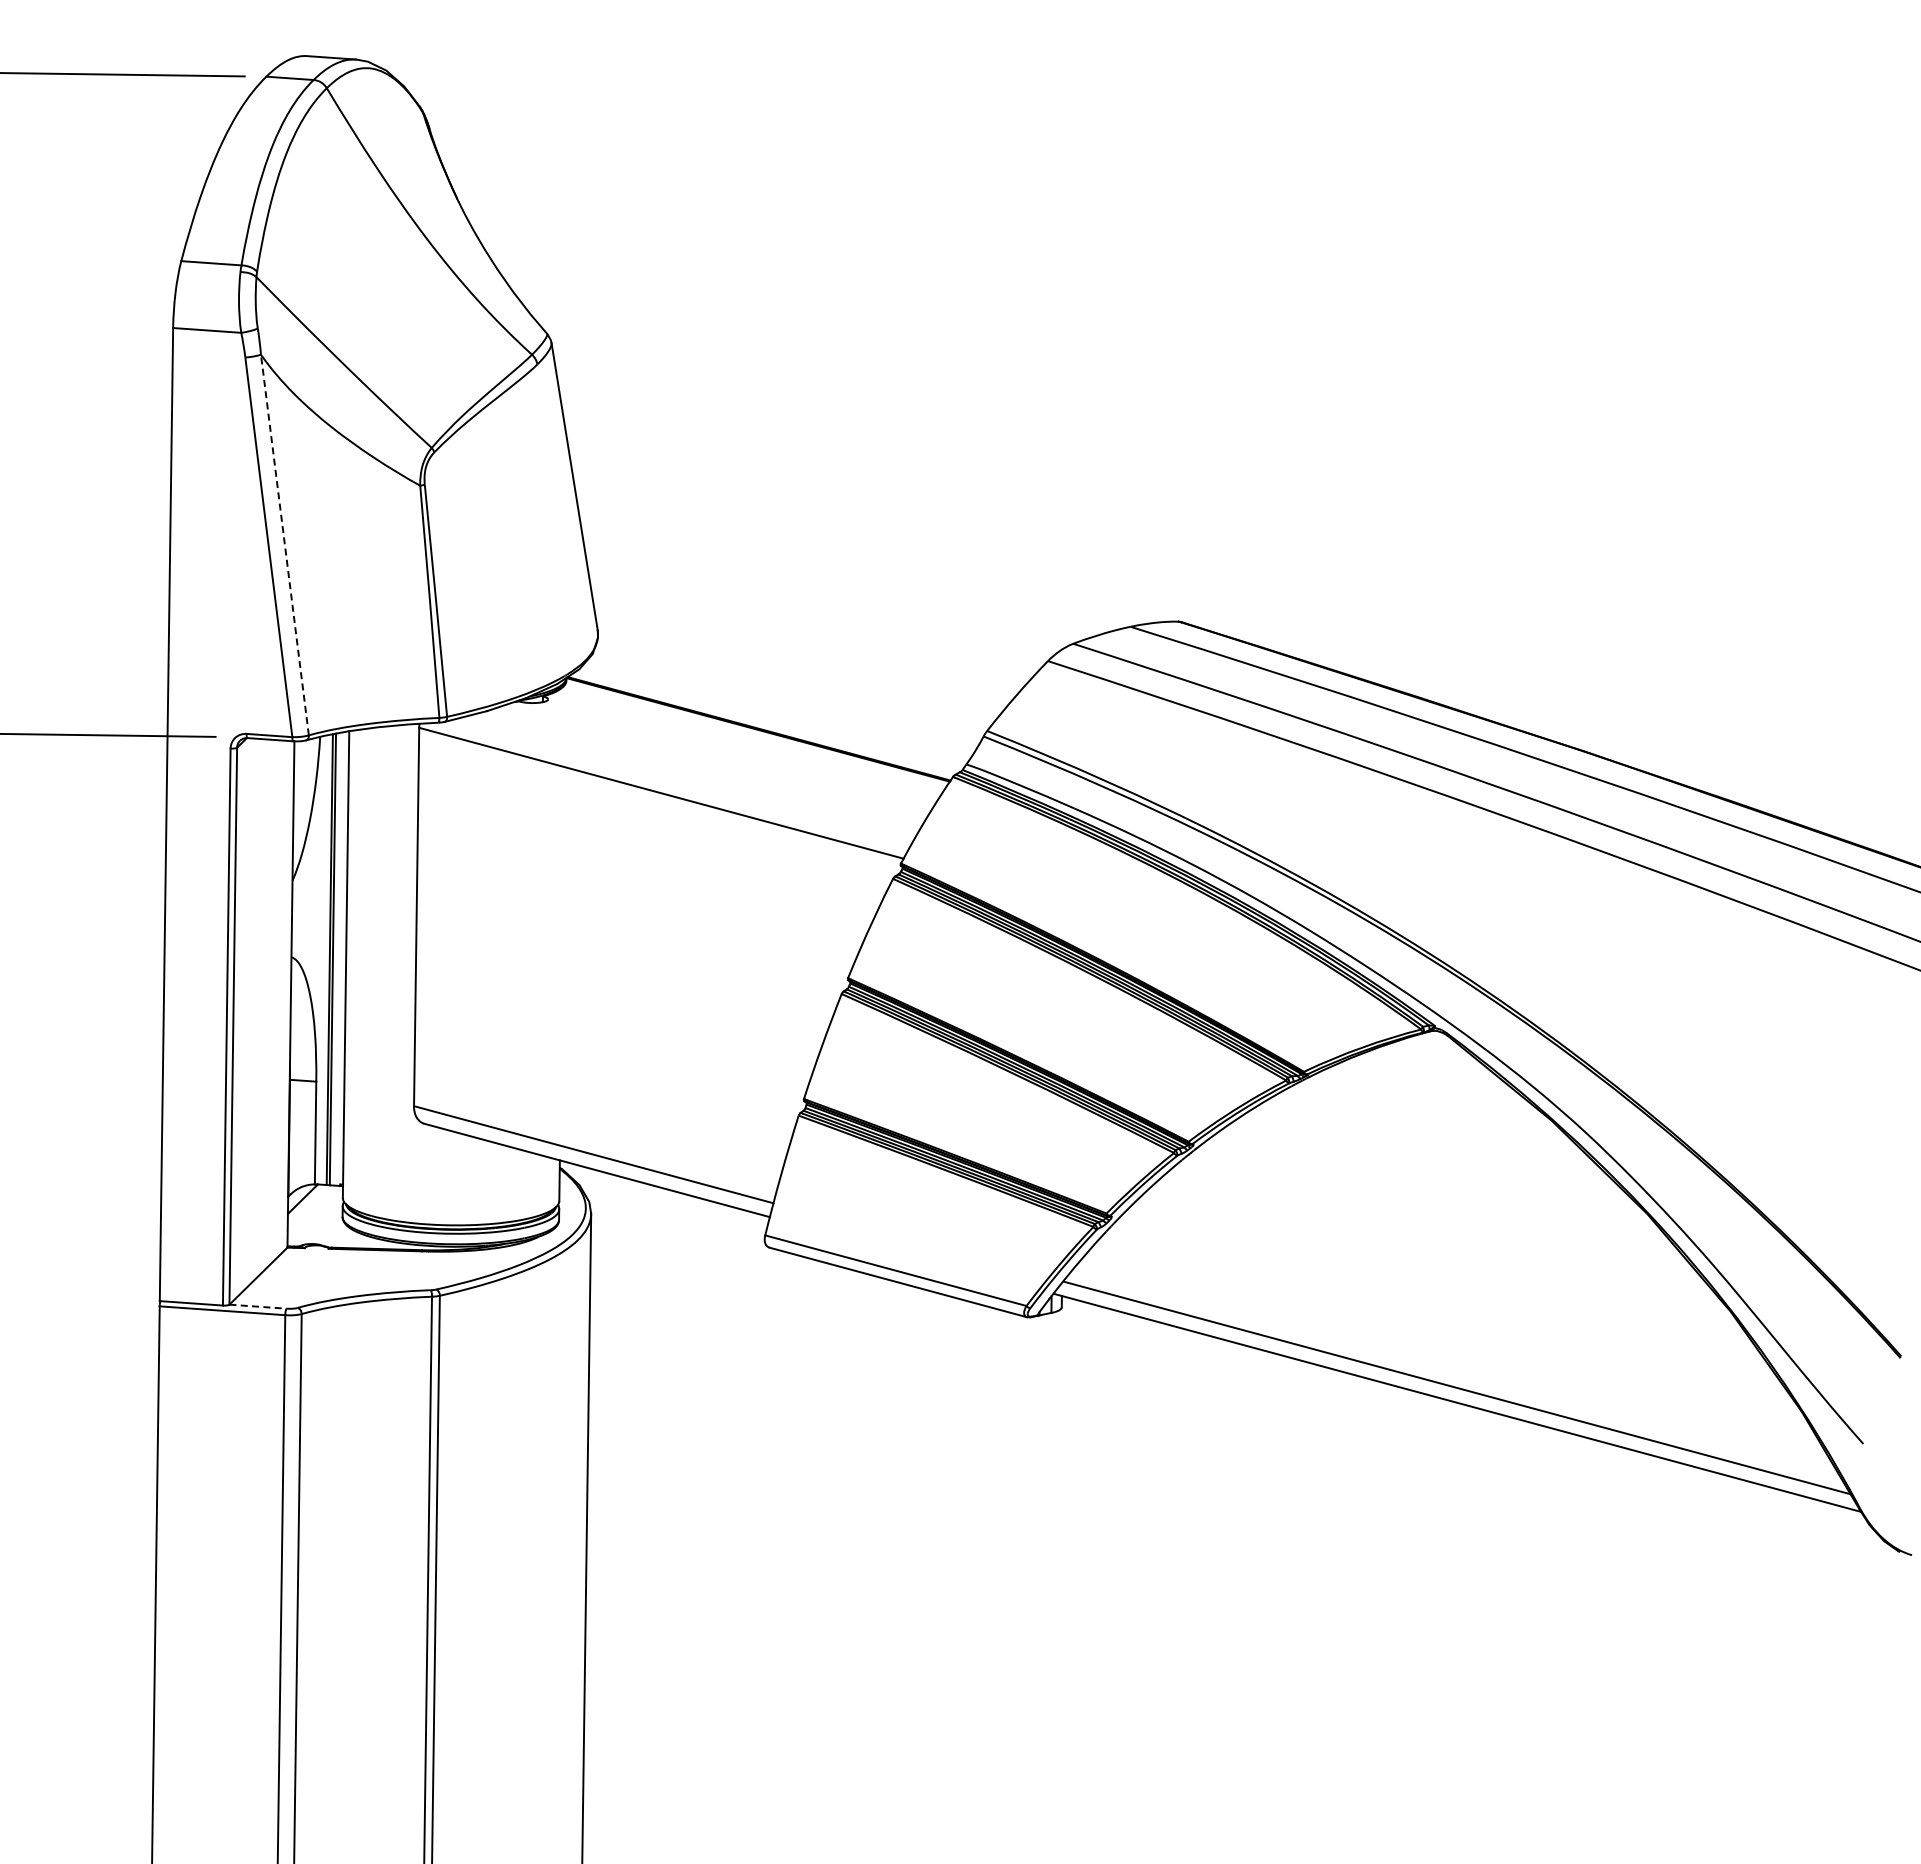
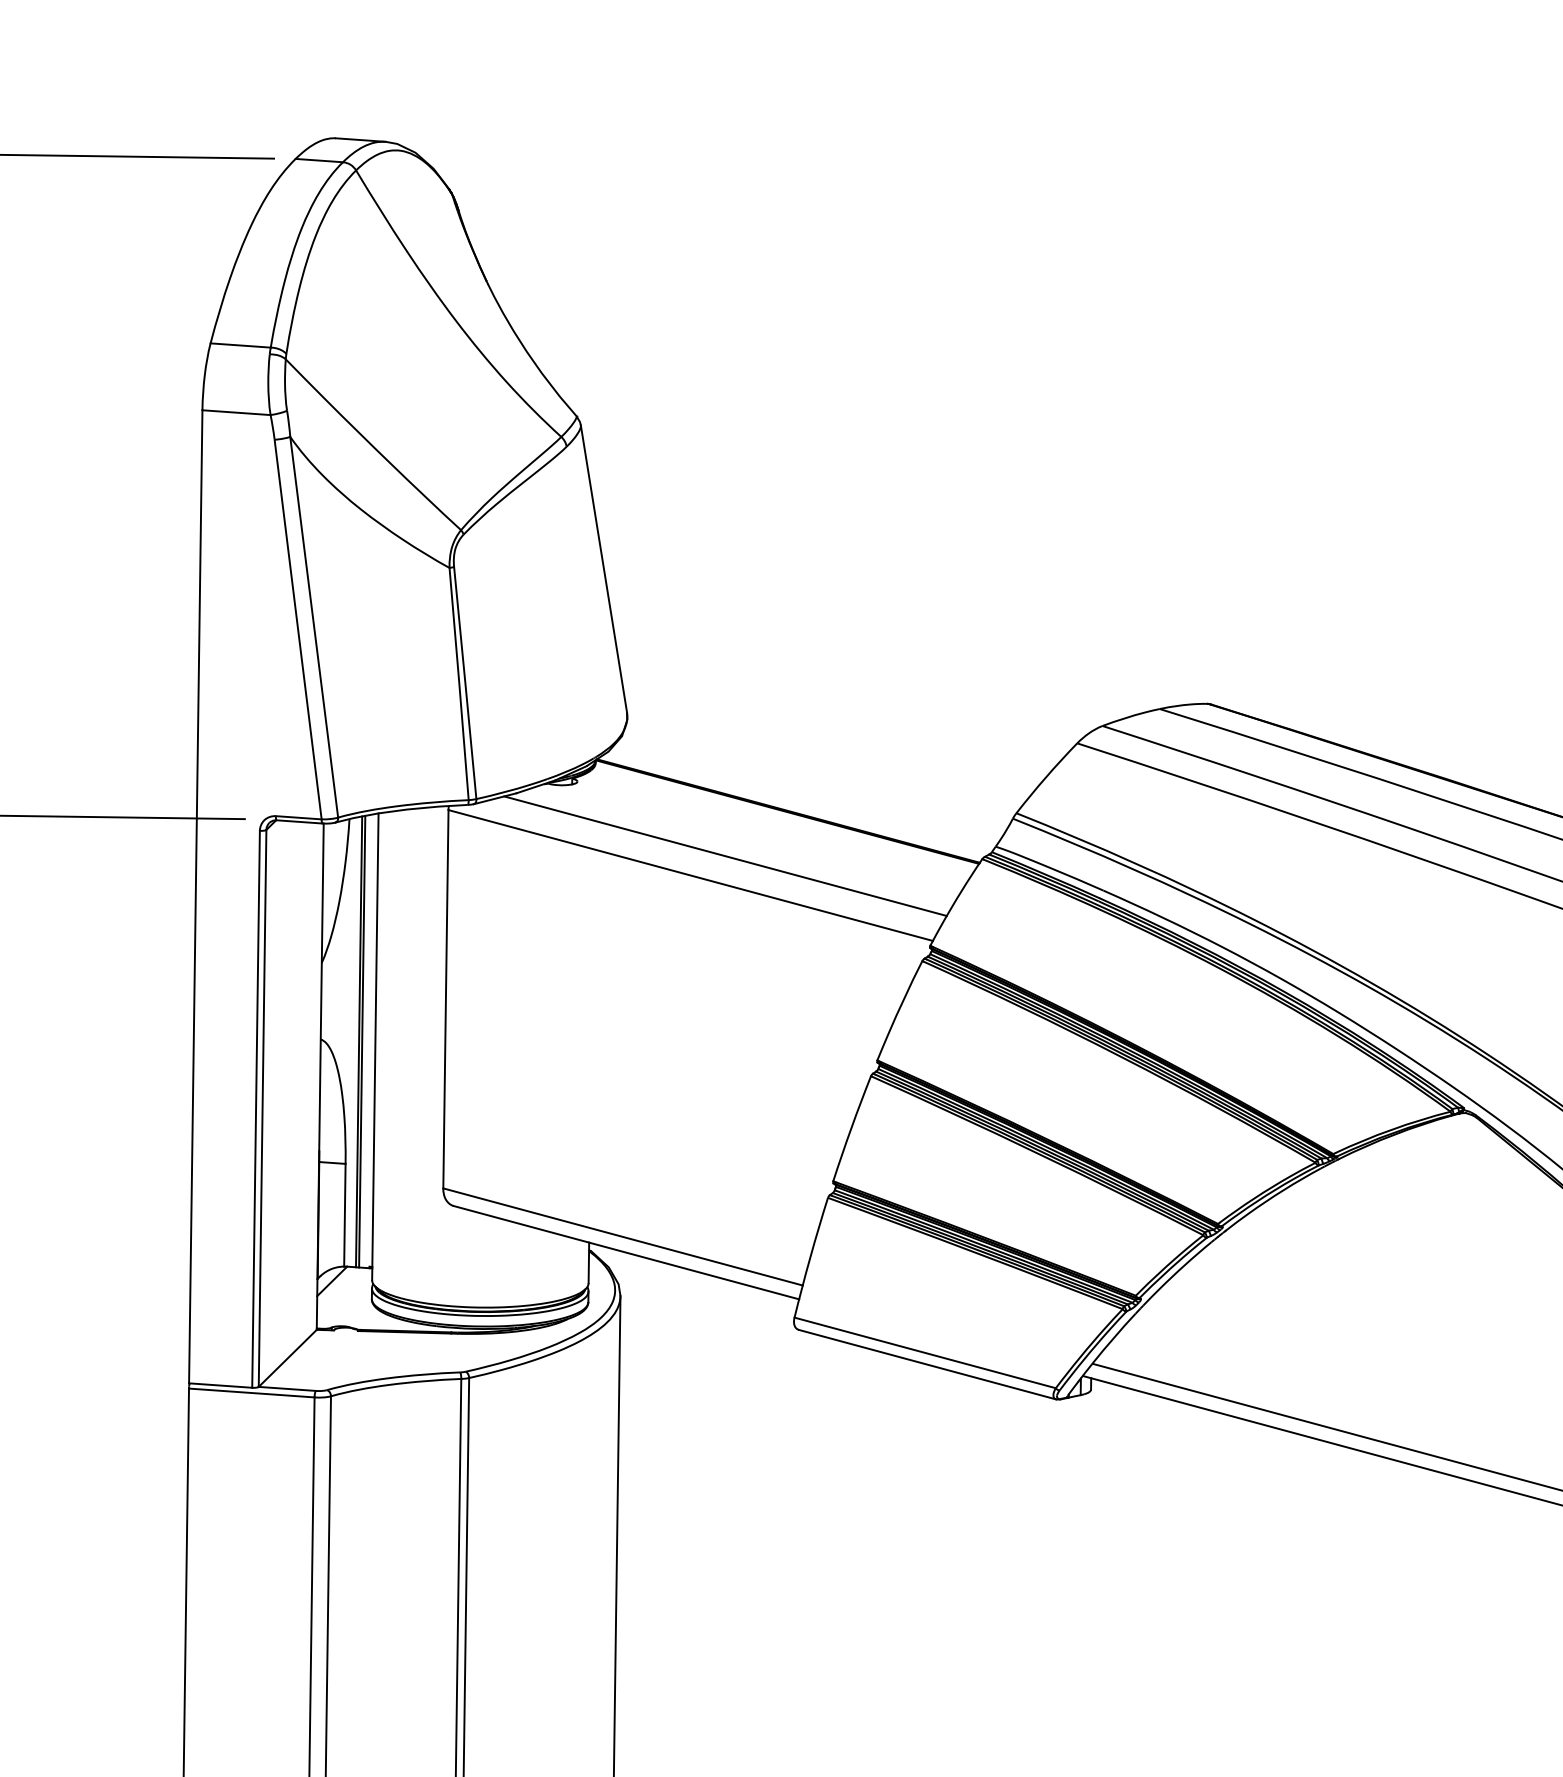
line: (284, 545) -> (313, 627), dashed -> solid
line: (695, 773) -> (724, 855), added
line: (258, 1306) -> (287, 1388), dashed -> solid

